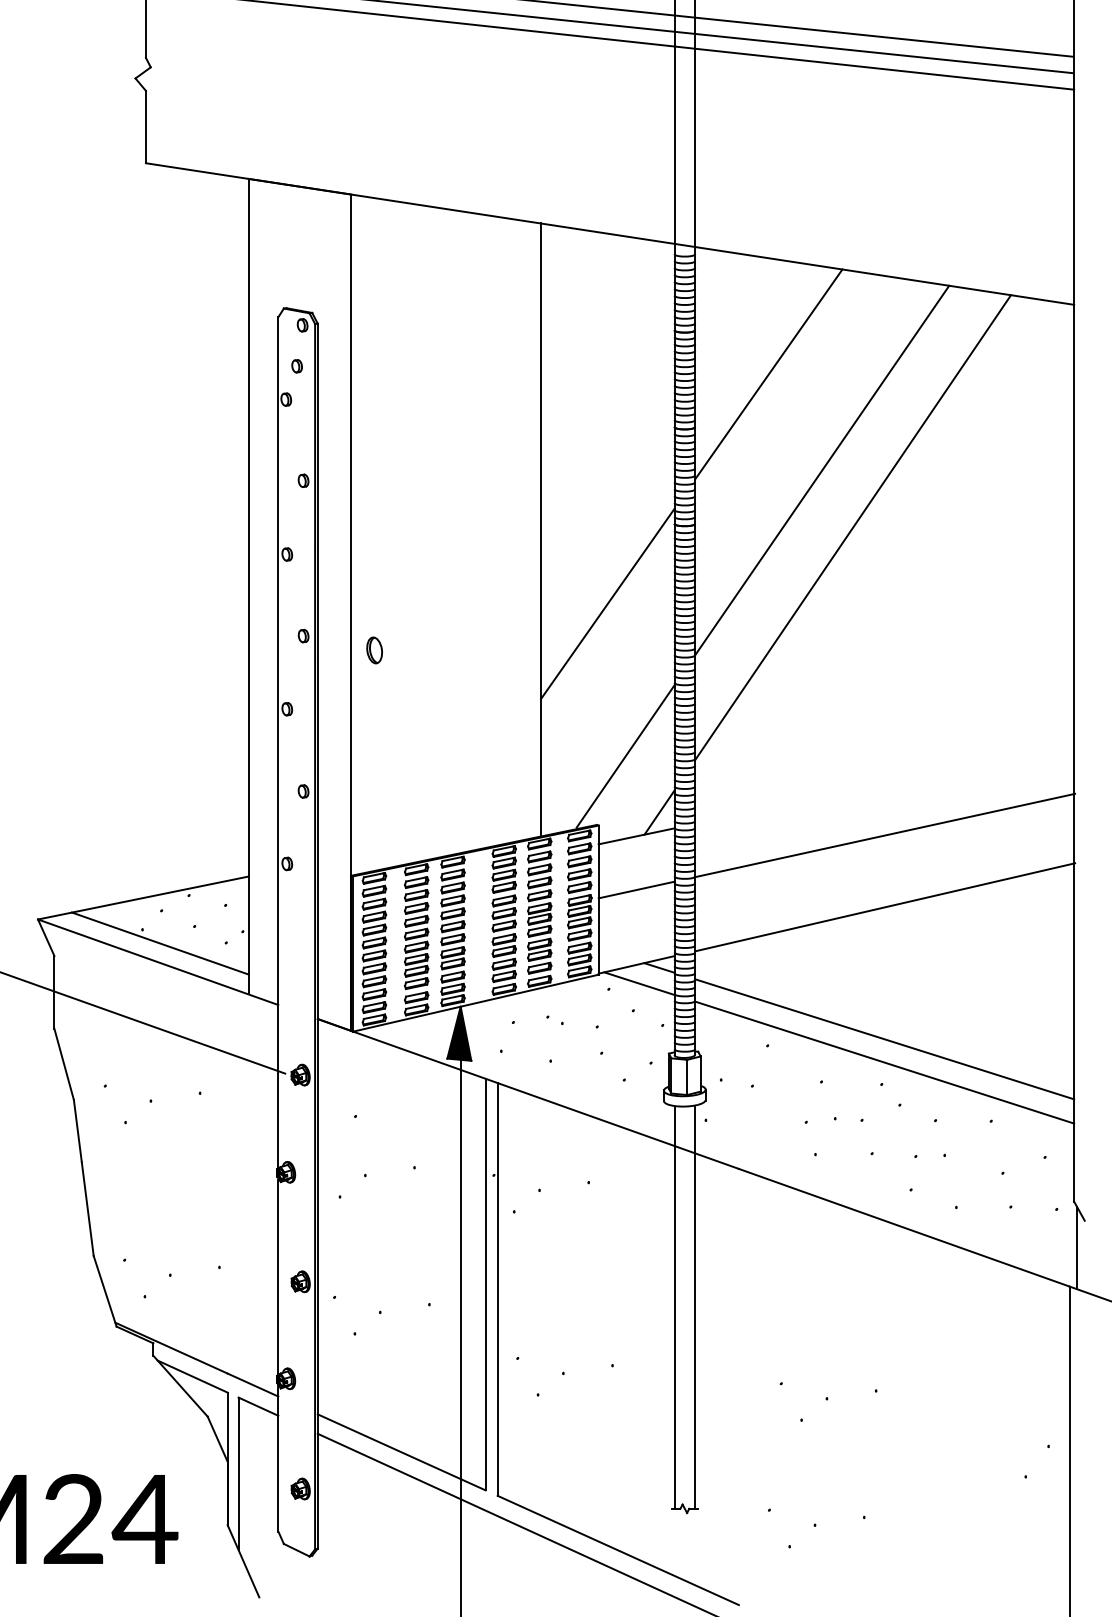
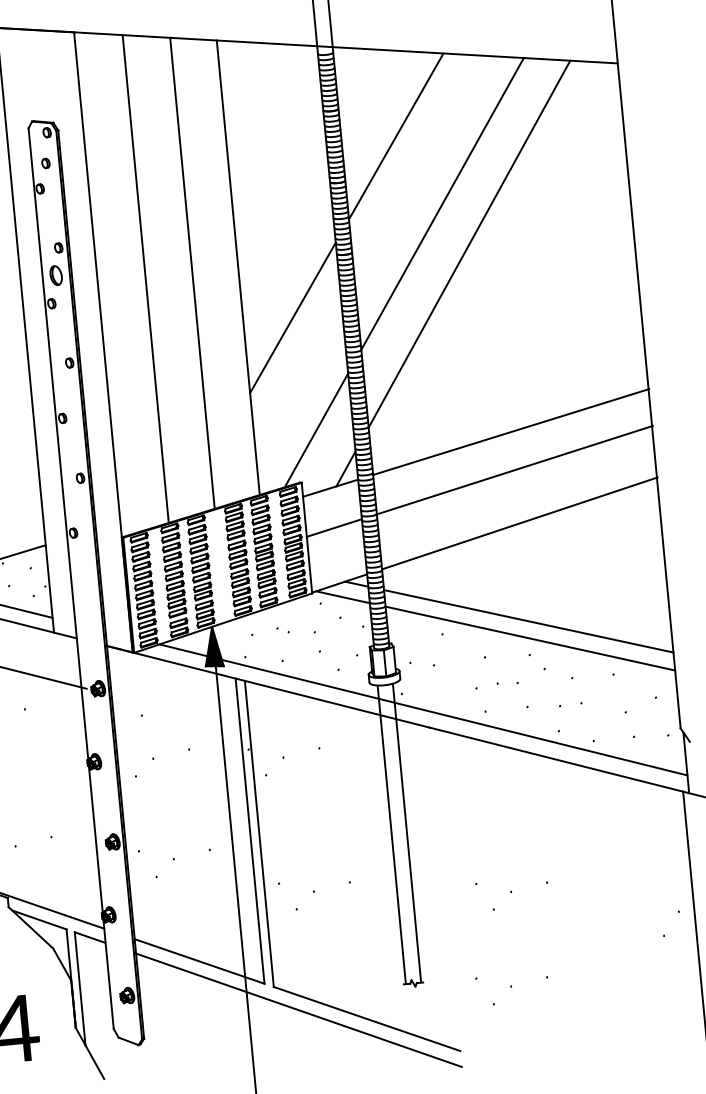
line: (479, 530) -> (192, 272), added
line: (415, 533) -> (145, 279), added
part: (374, 650) -> (56, 275), moved
line: (884, 784) -> (510, 432), added
line: (732, 1144) -> (423, 709), added

